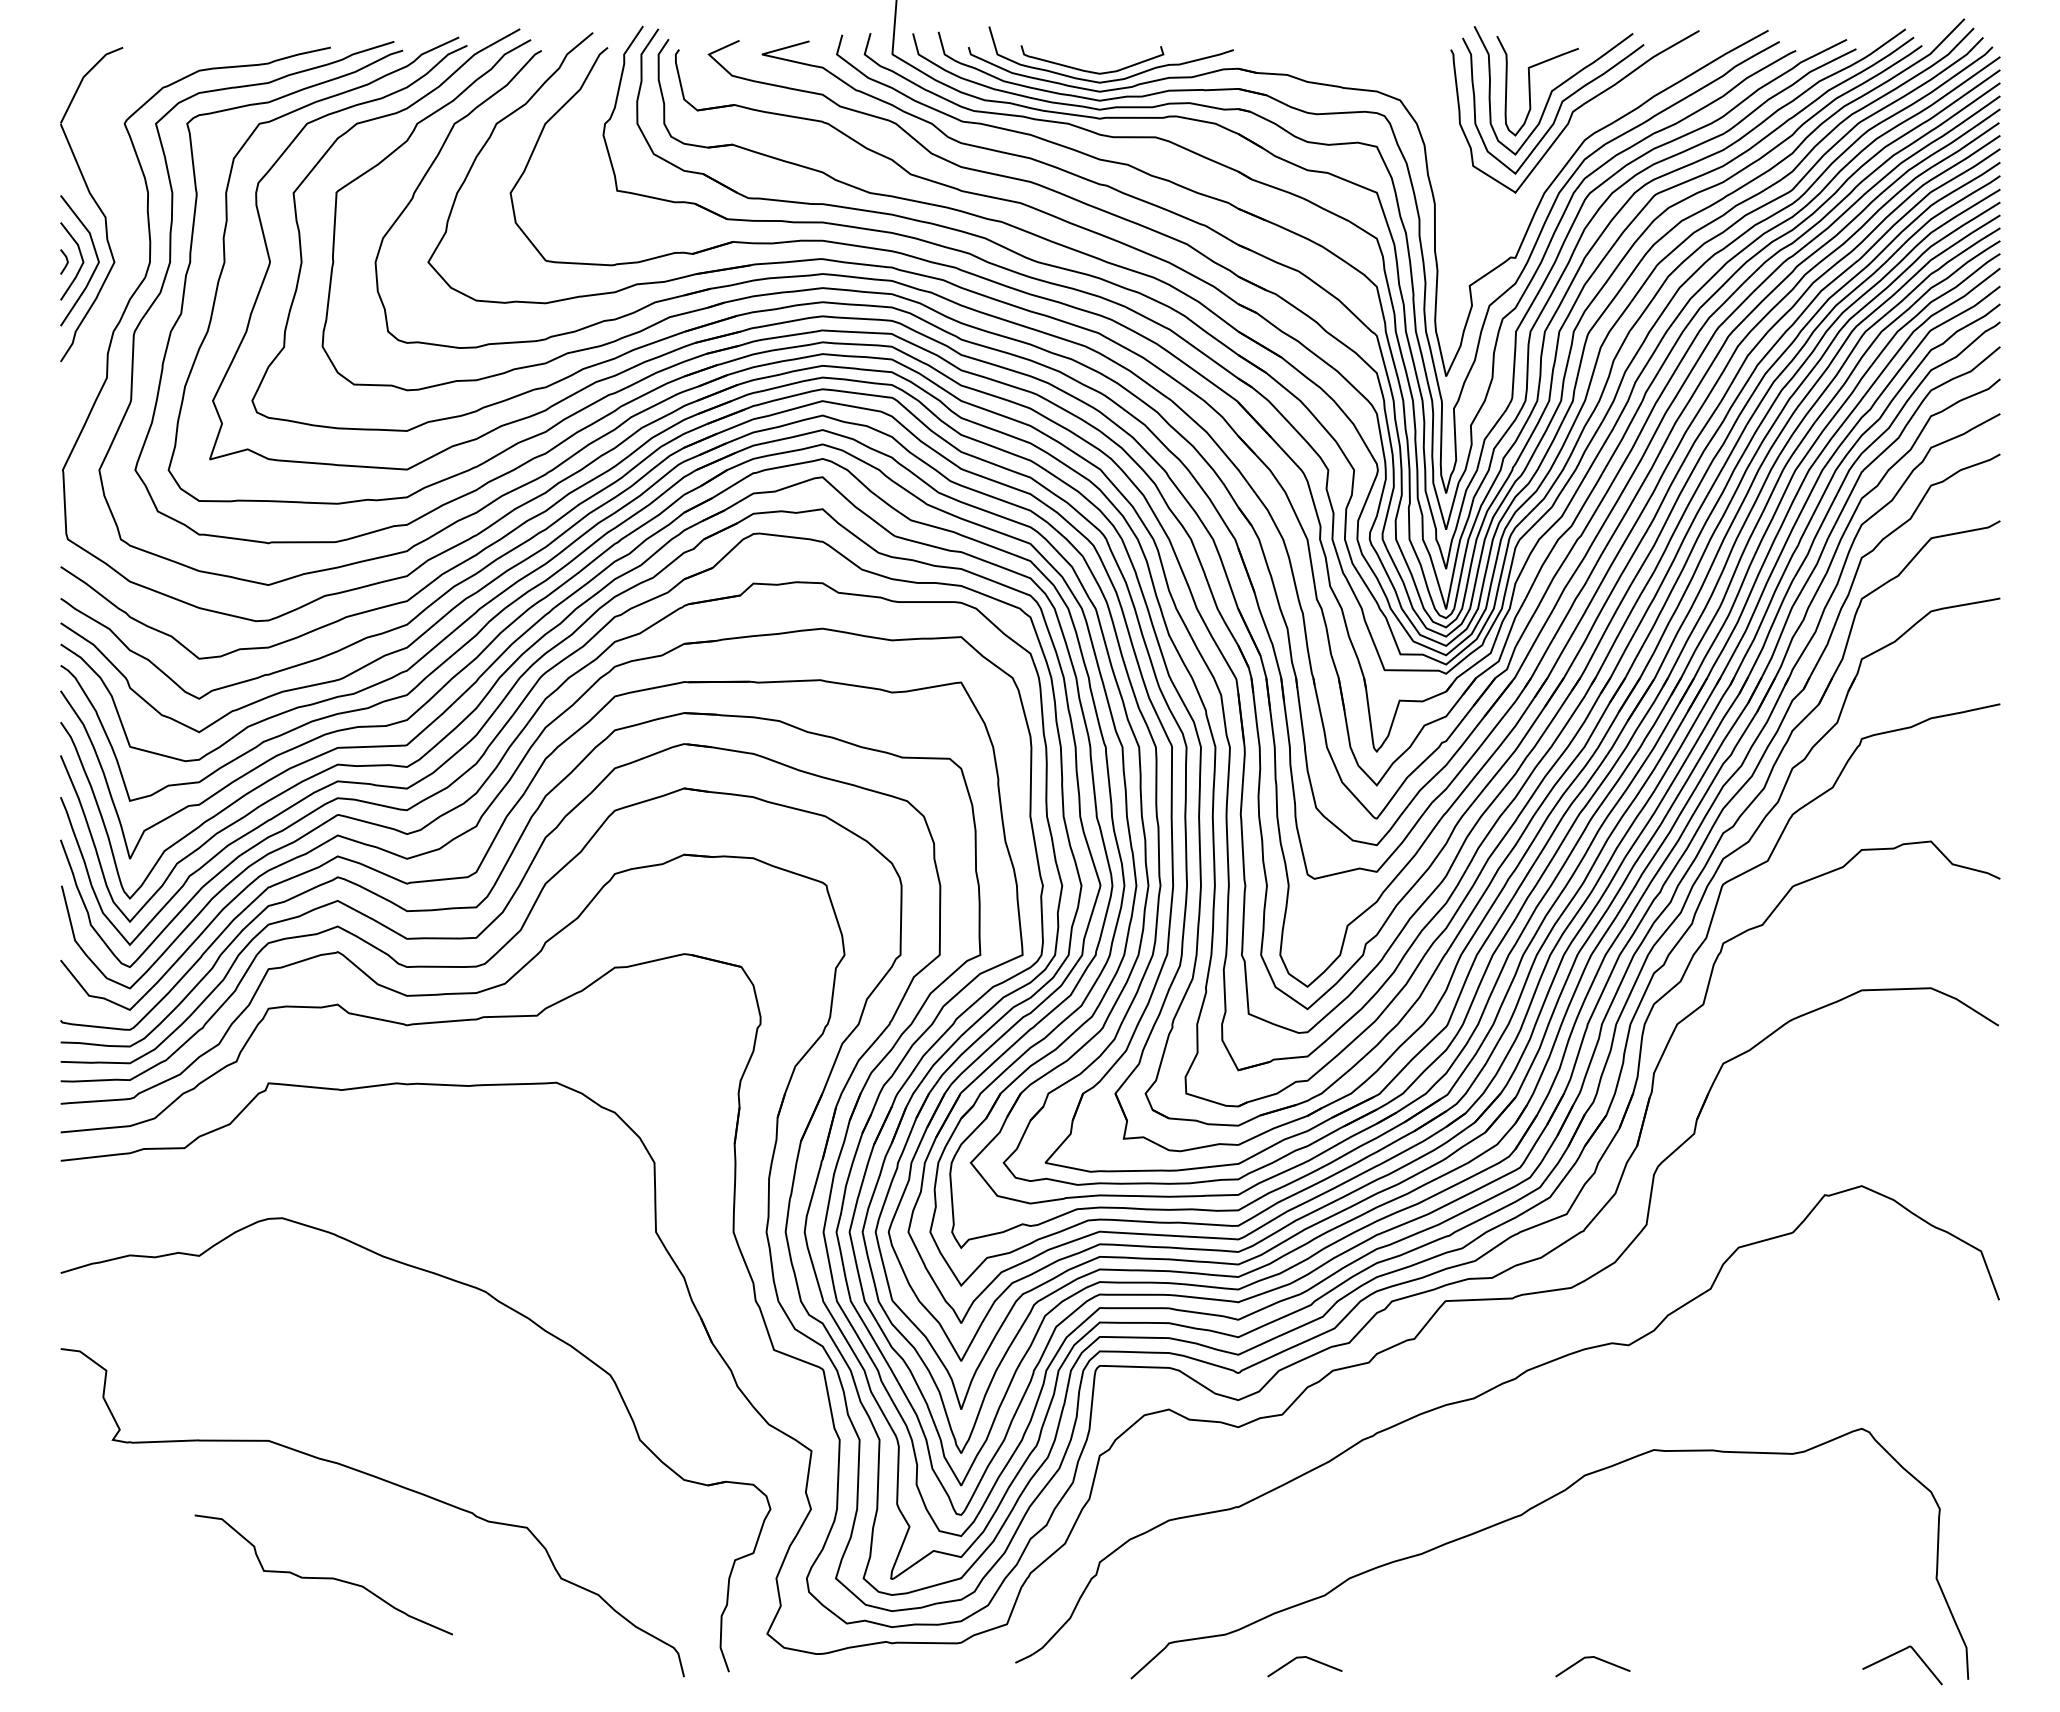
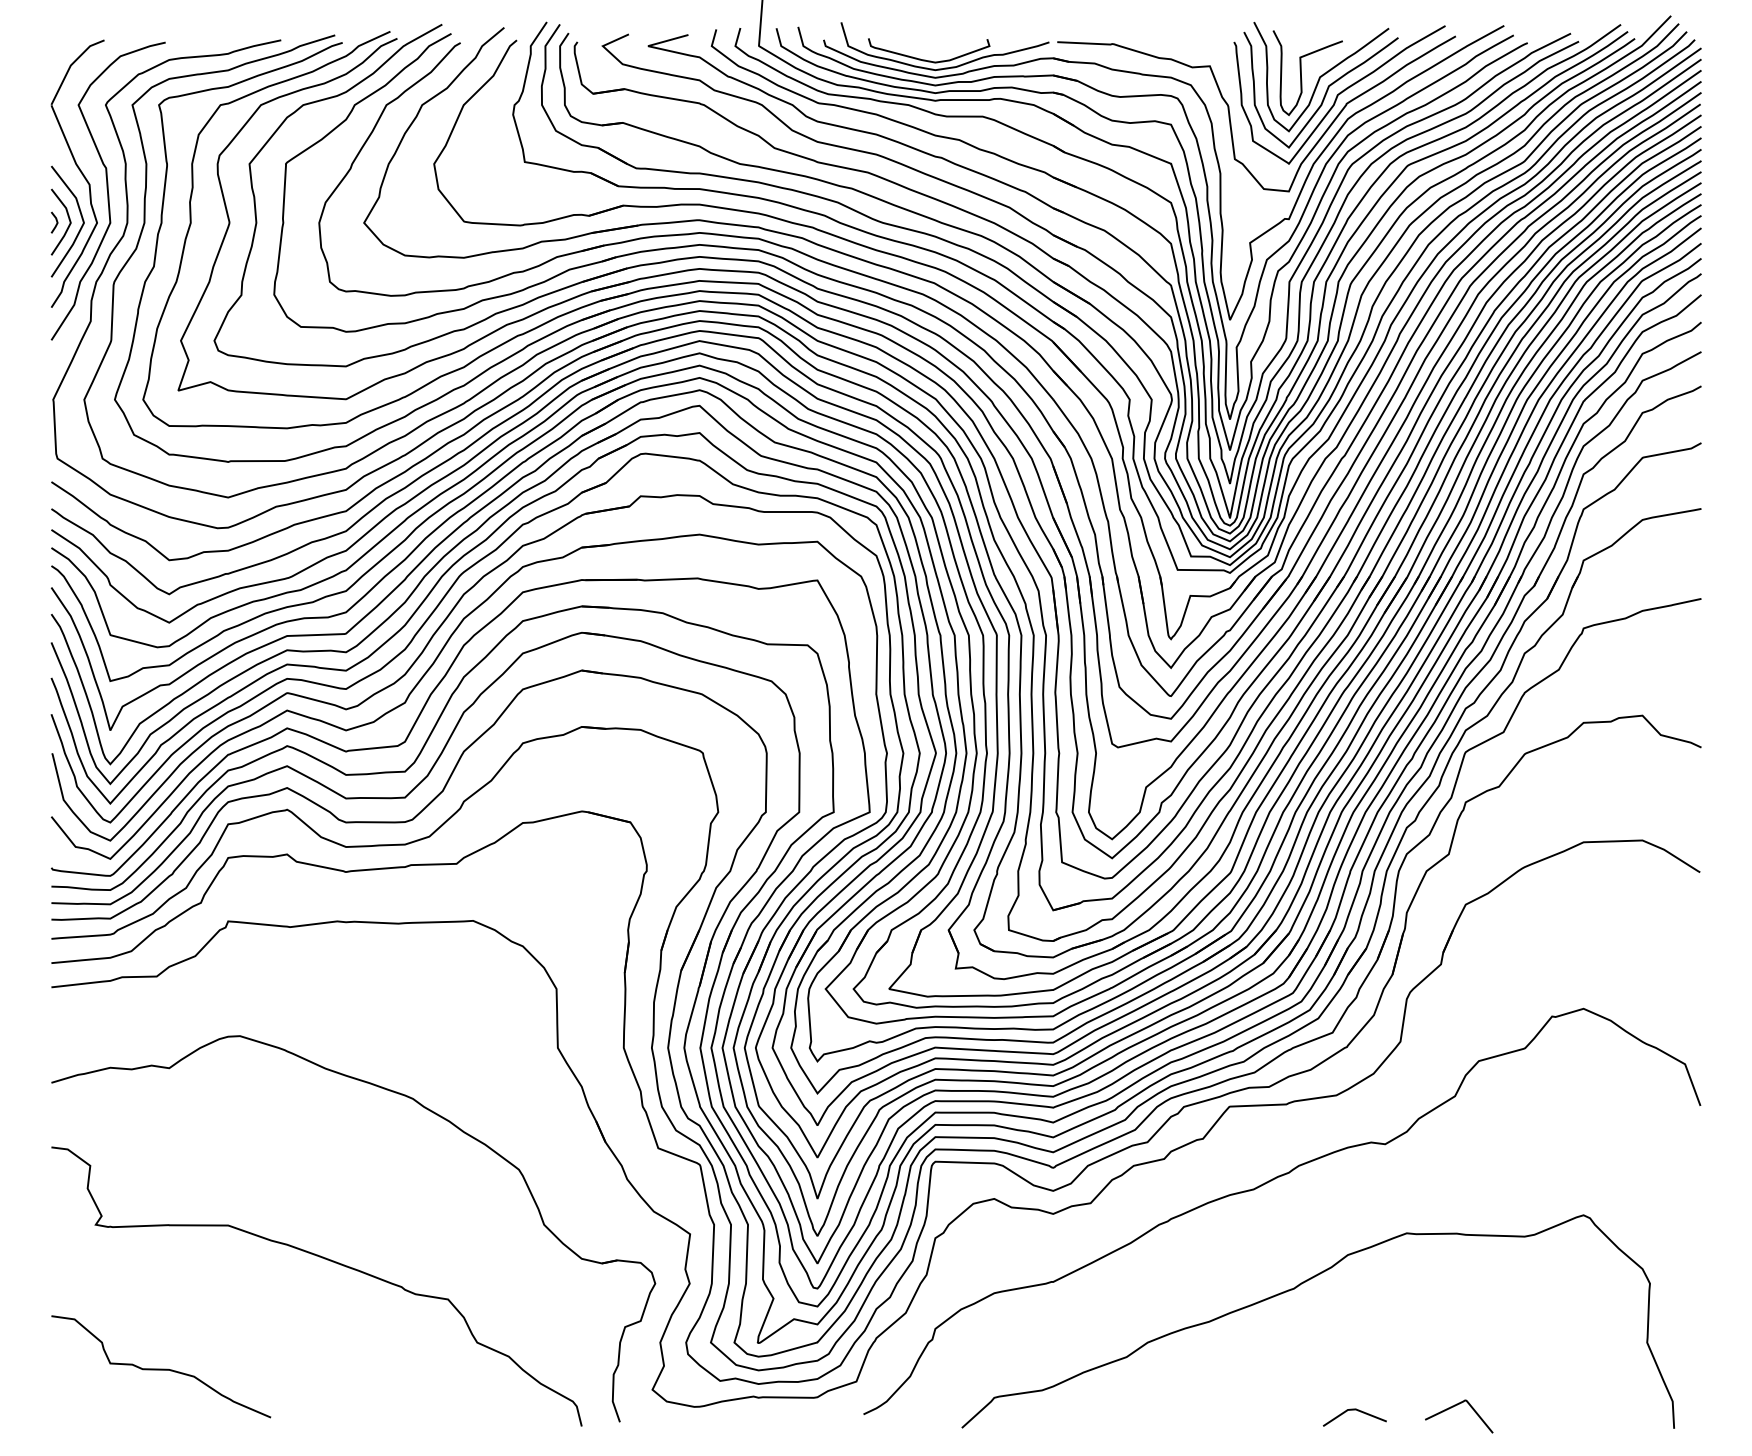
curve: (1446, 134) -> (1230, 114), added
curve: (127, 224) -> (108, 190), added
curve: (323, 1577) -> (160, 1369), moved
curve: (1898, 1653) -> (1455, 1406), moved
line: (1302, 1658) -> (1107, 1410), removed

